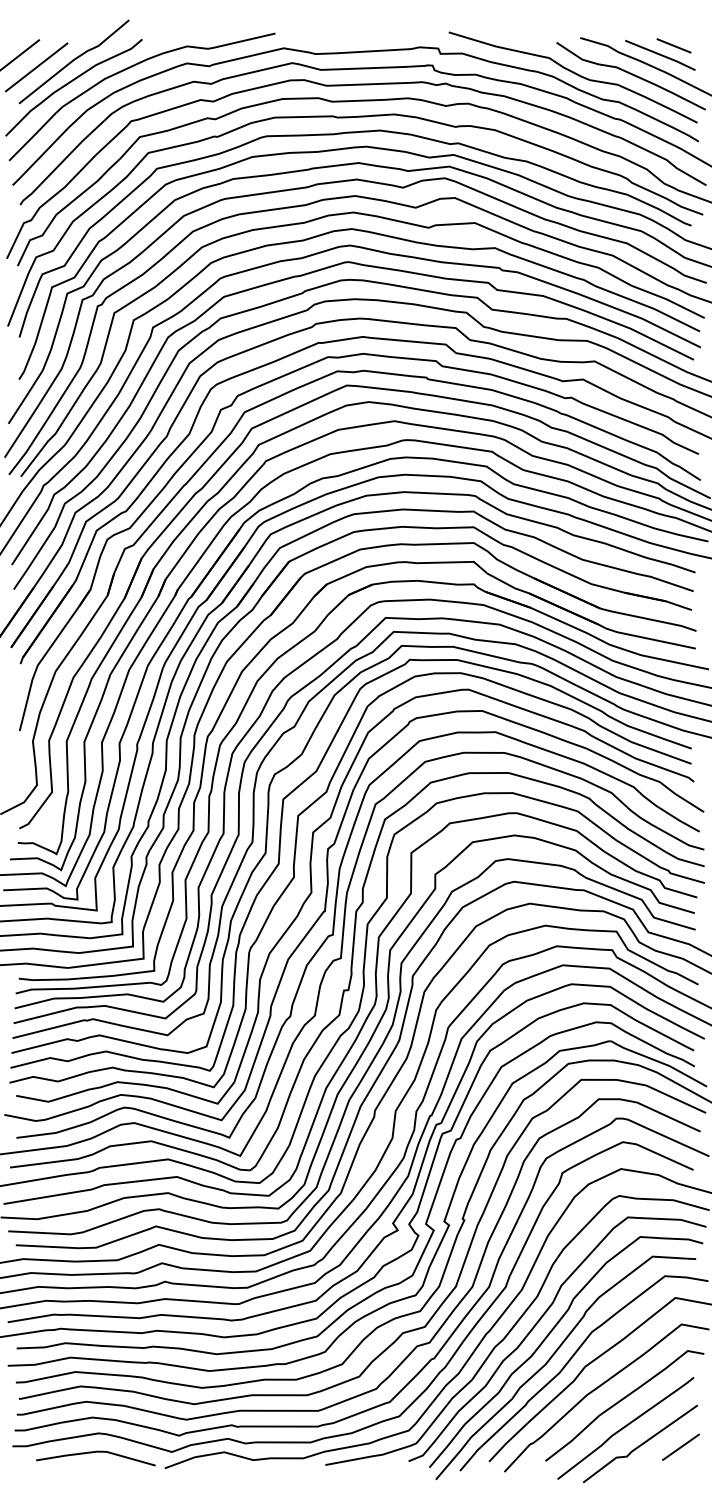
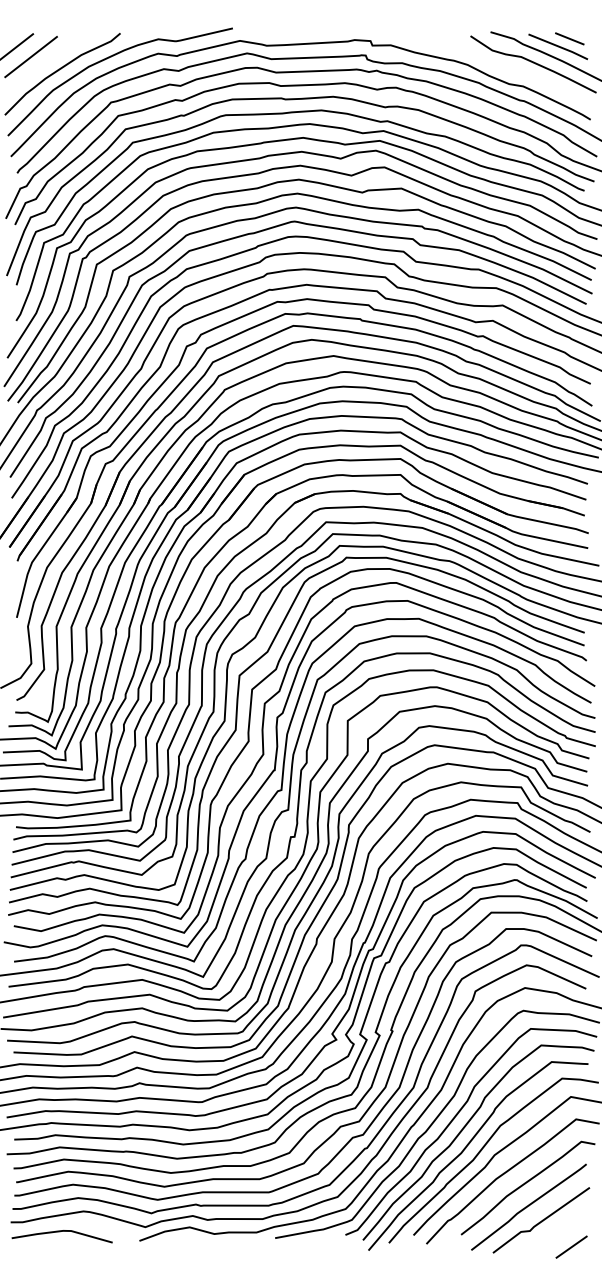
line: (73, 62) -> (62, 52), removed
curve: (575, 75) -> (486, 63), removed
line: (680, 1446) -> (571, 1246), moved
line: (93, 1453) -> (60, 1232), moved

